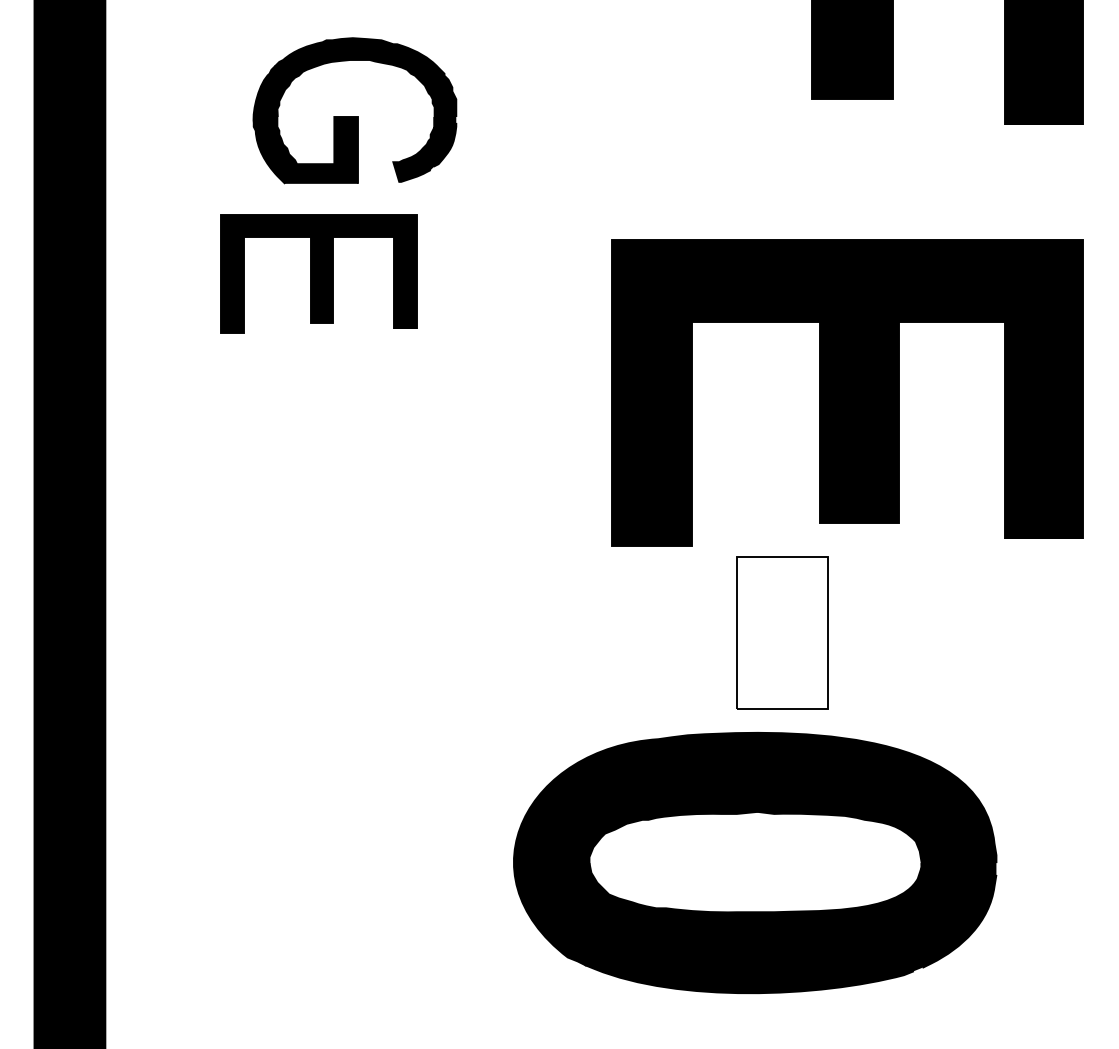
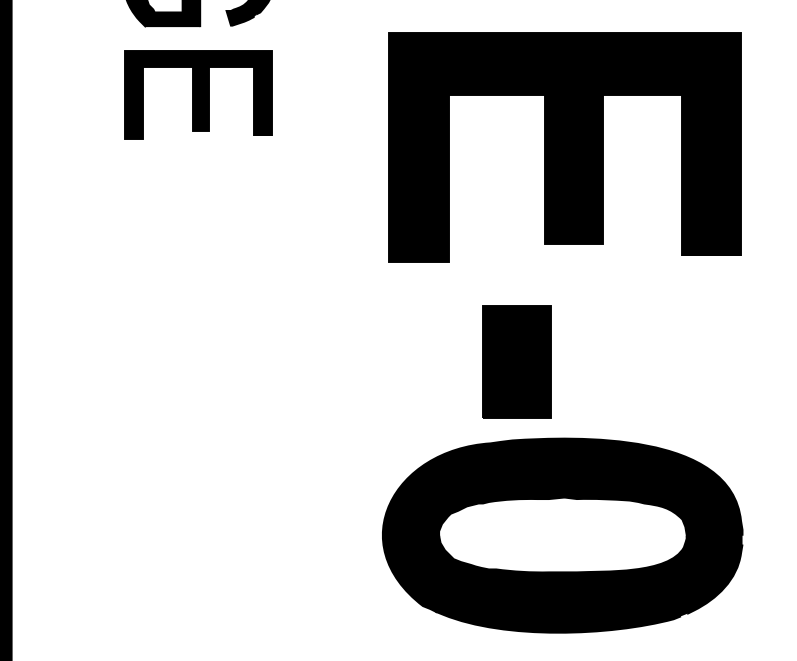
part: (318, 273) -> (198, 93), moved
part: (847, 392) -> (565, 146), moved
fill: (782, 632) -> (516, 361), added
part: (755, 863) -> (562, 536), moved

